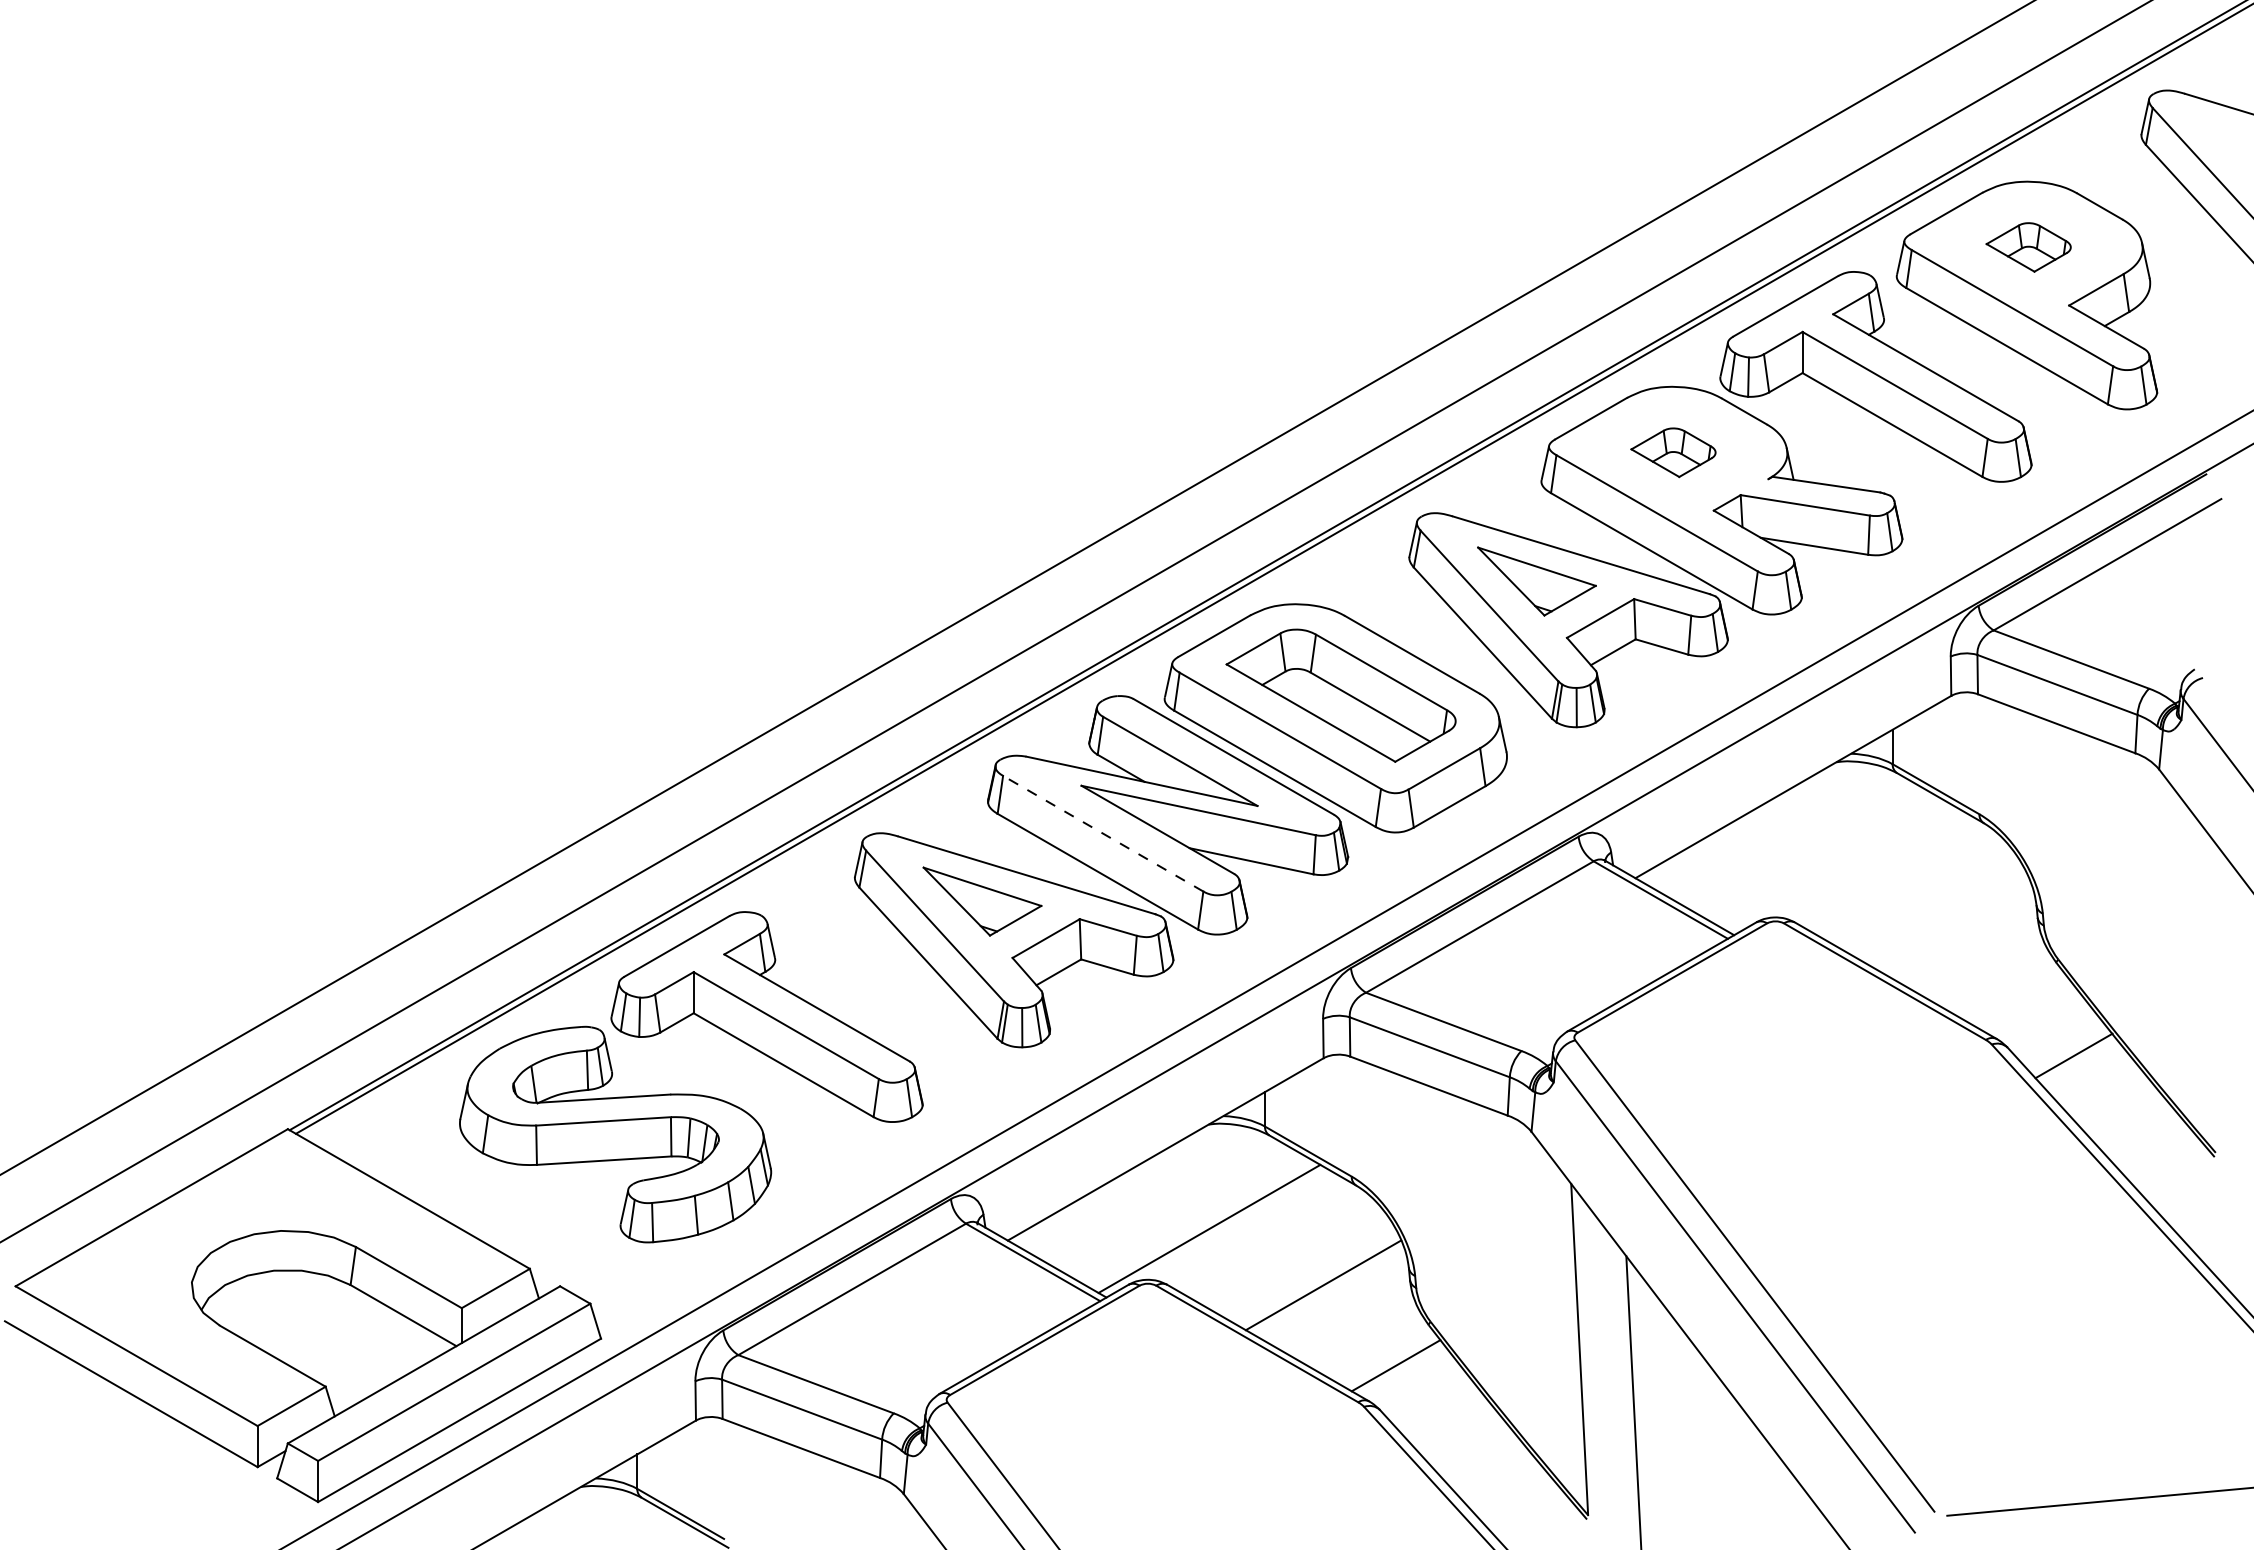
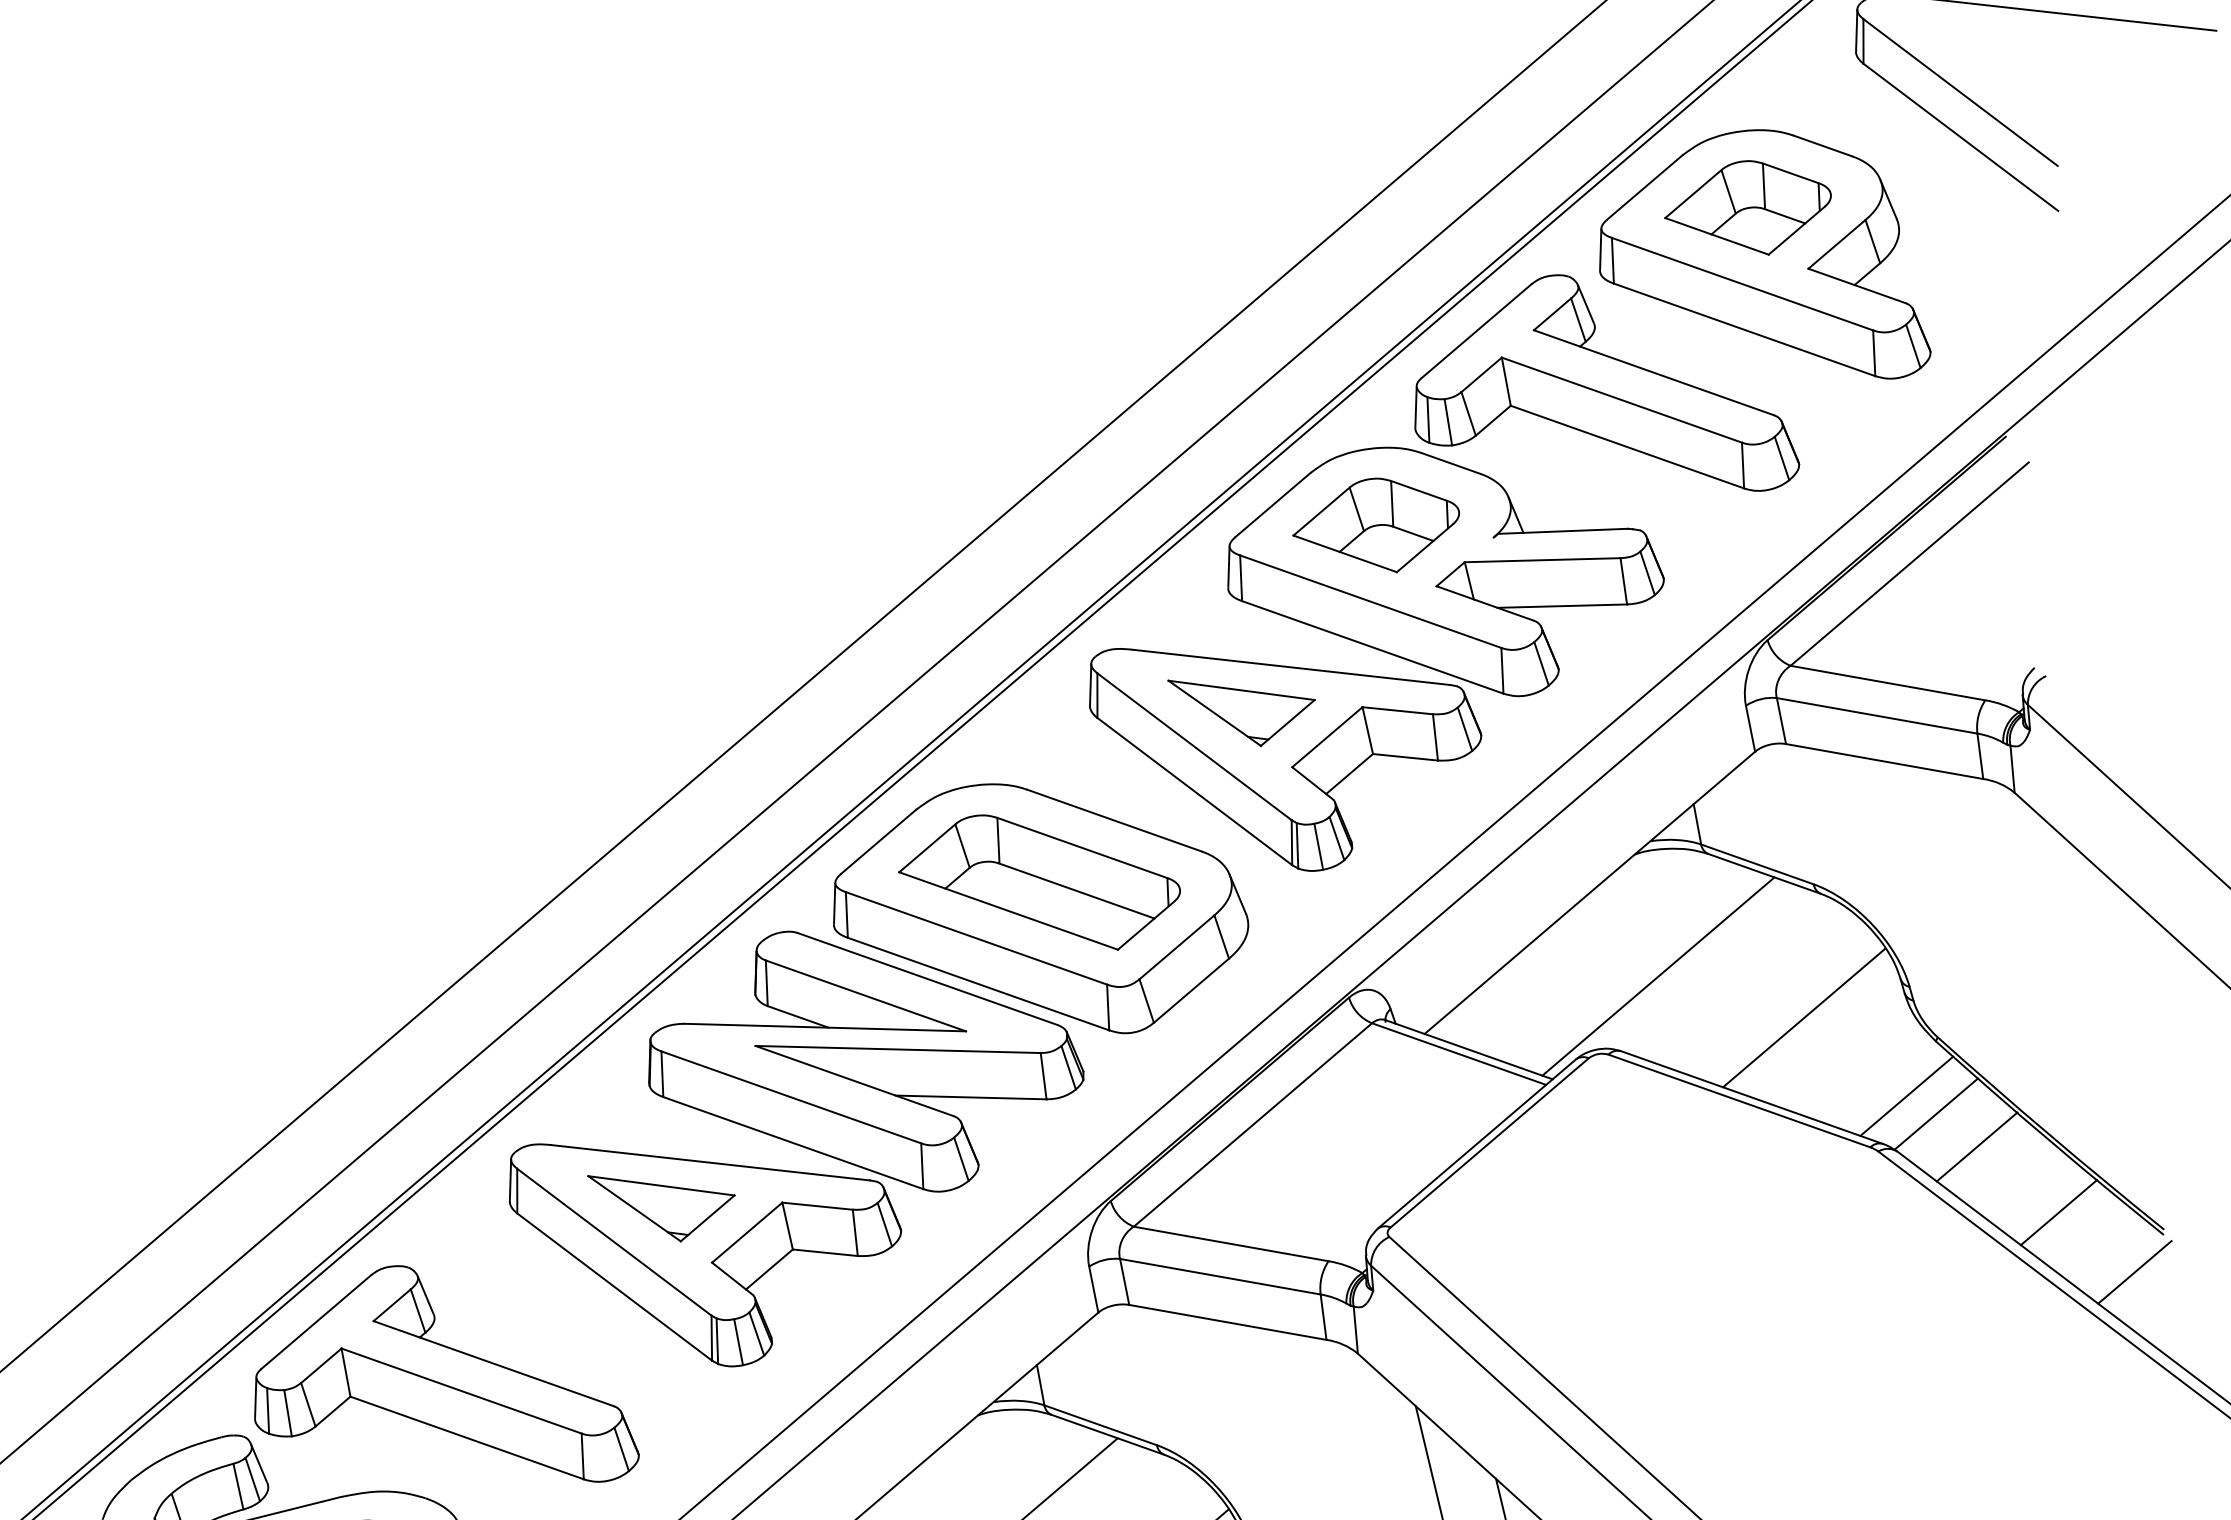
part: (2028, 247) -> (1748, 209), size x1.67
part: (1673, 452) -> (1376, 526), size x1.67
line: (1103, 833) -> (791, 1097), dashed -> solid
line: (1837, 866) -> (1658, 976), added
line: (1950, 922) -> (1803, 1017), added
line: (2023, 1002) -> (1906, 1095), added
line: (2045, 1022) -> (1936, 1113), added
line: (2131, 1122) -> (2058, 1212), added
line: (2184, 1183) -> (2134, 1272), added

